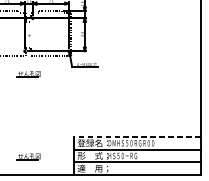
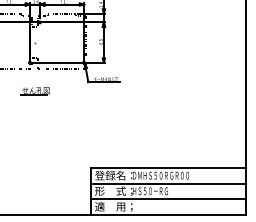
line: (137, 136) -> (168, 167), dashed -> solid
part: (28, 156) -> (34, 192), removed

